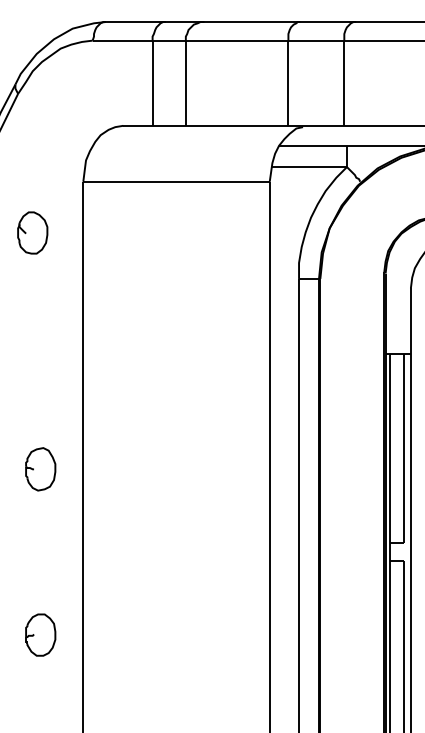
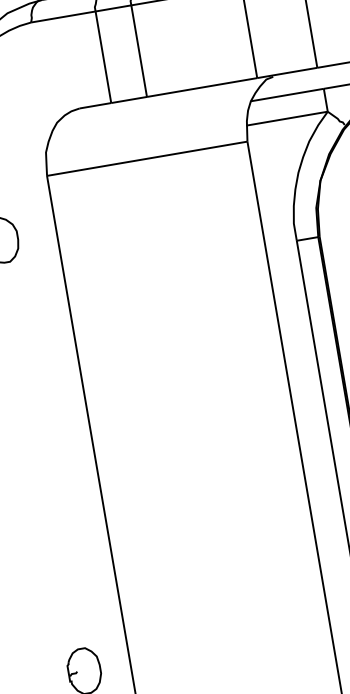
part: (40, 469) -> (53, 493), removed

